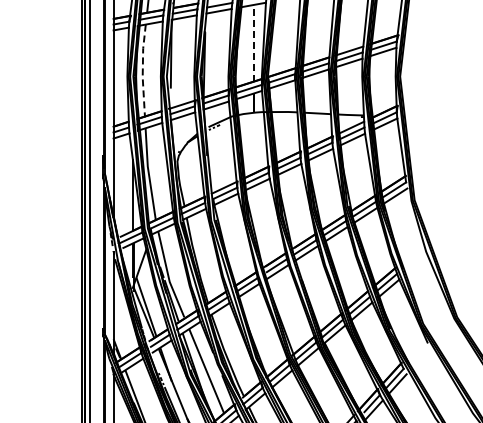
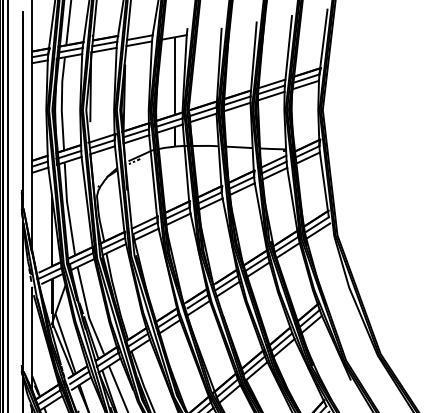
line: (254, 42) -> (175, 75), dashed -> solid
line: (142, 71) -> (61, 104), dashed -> solid

